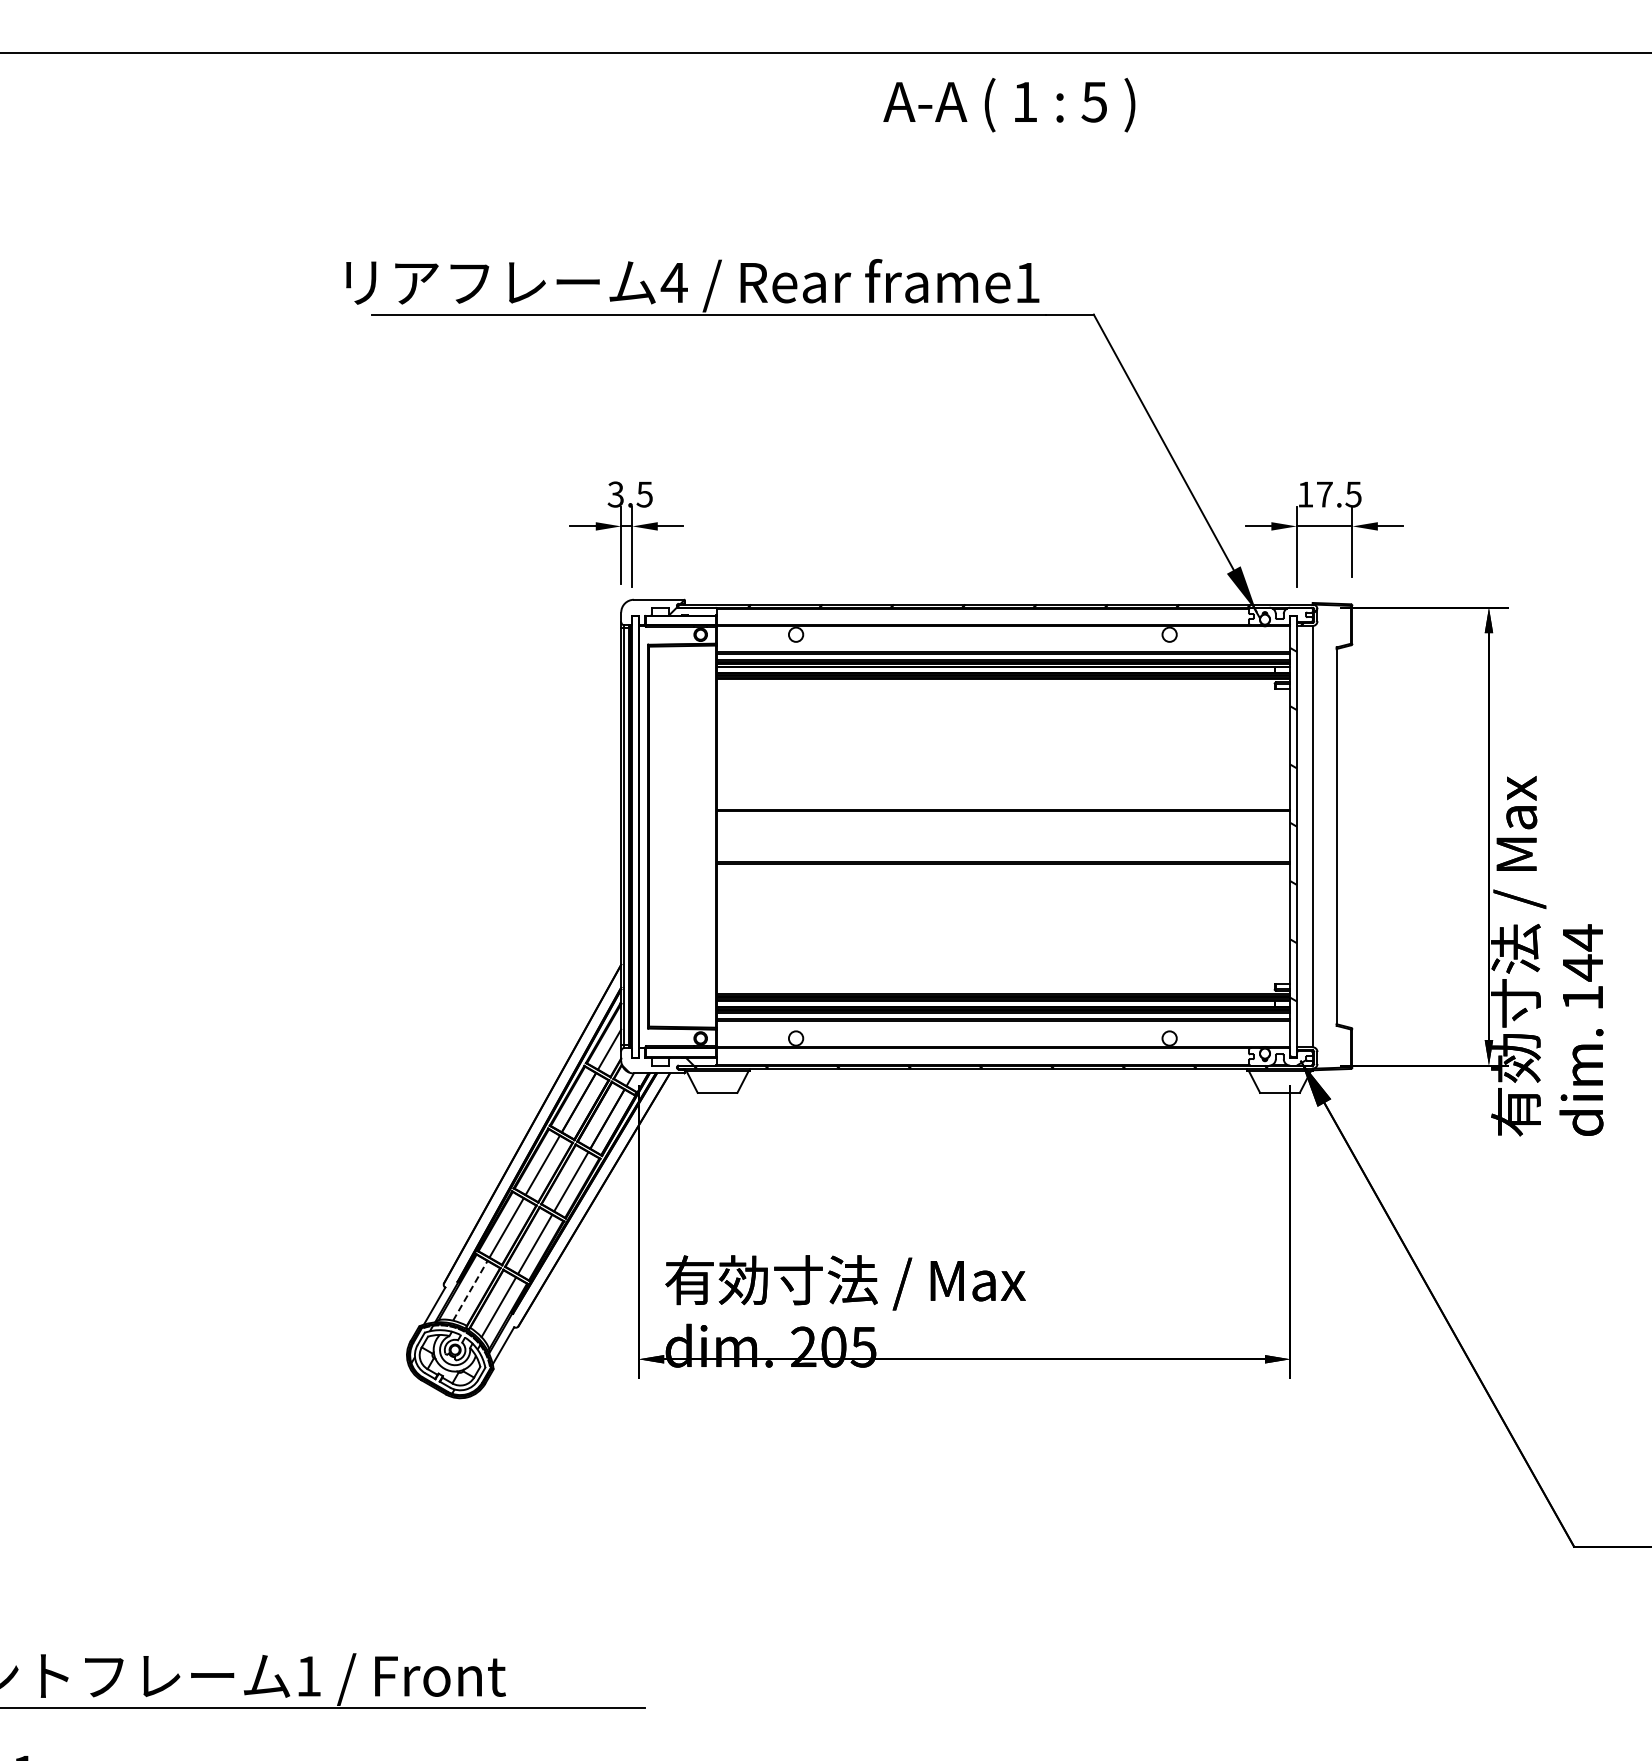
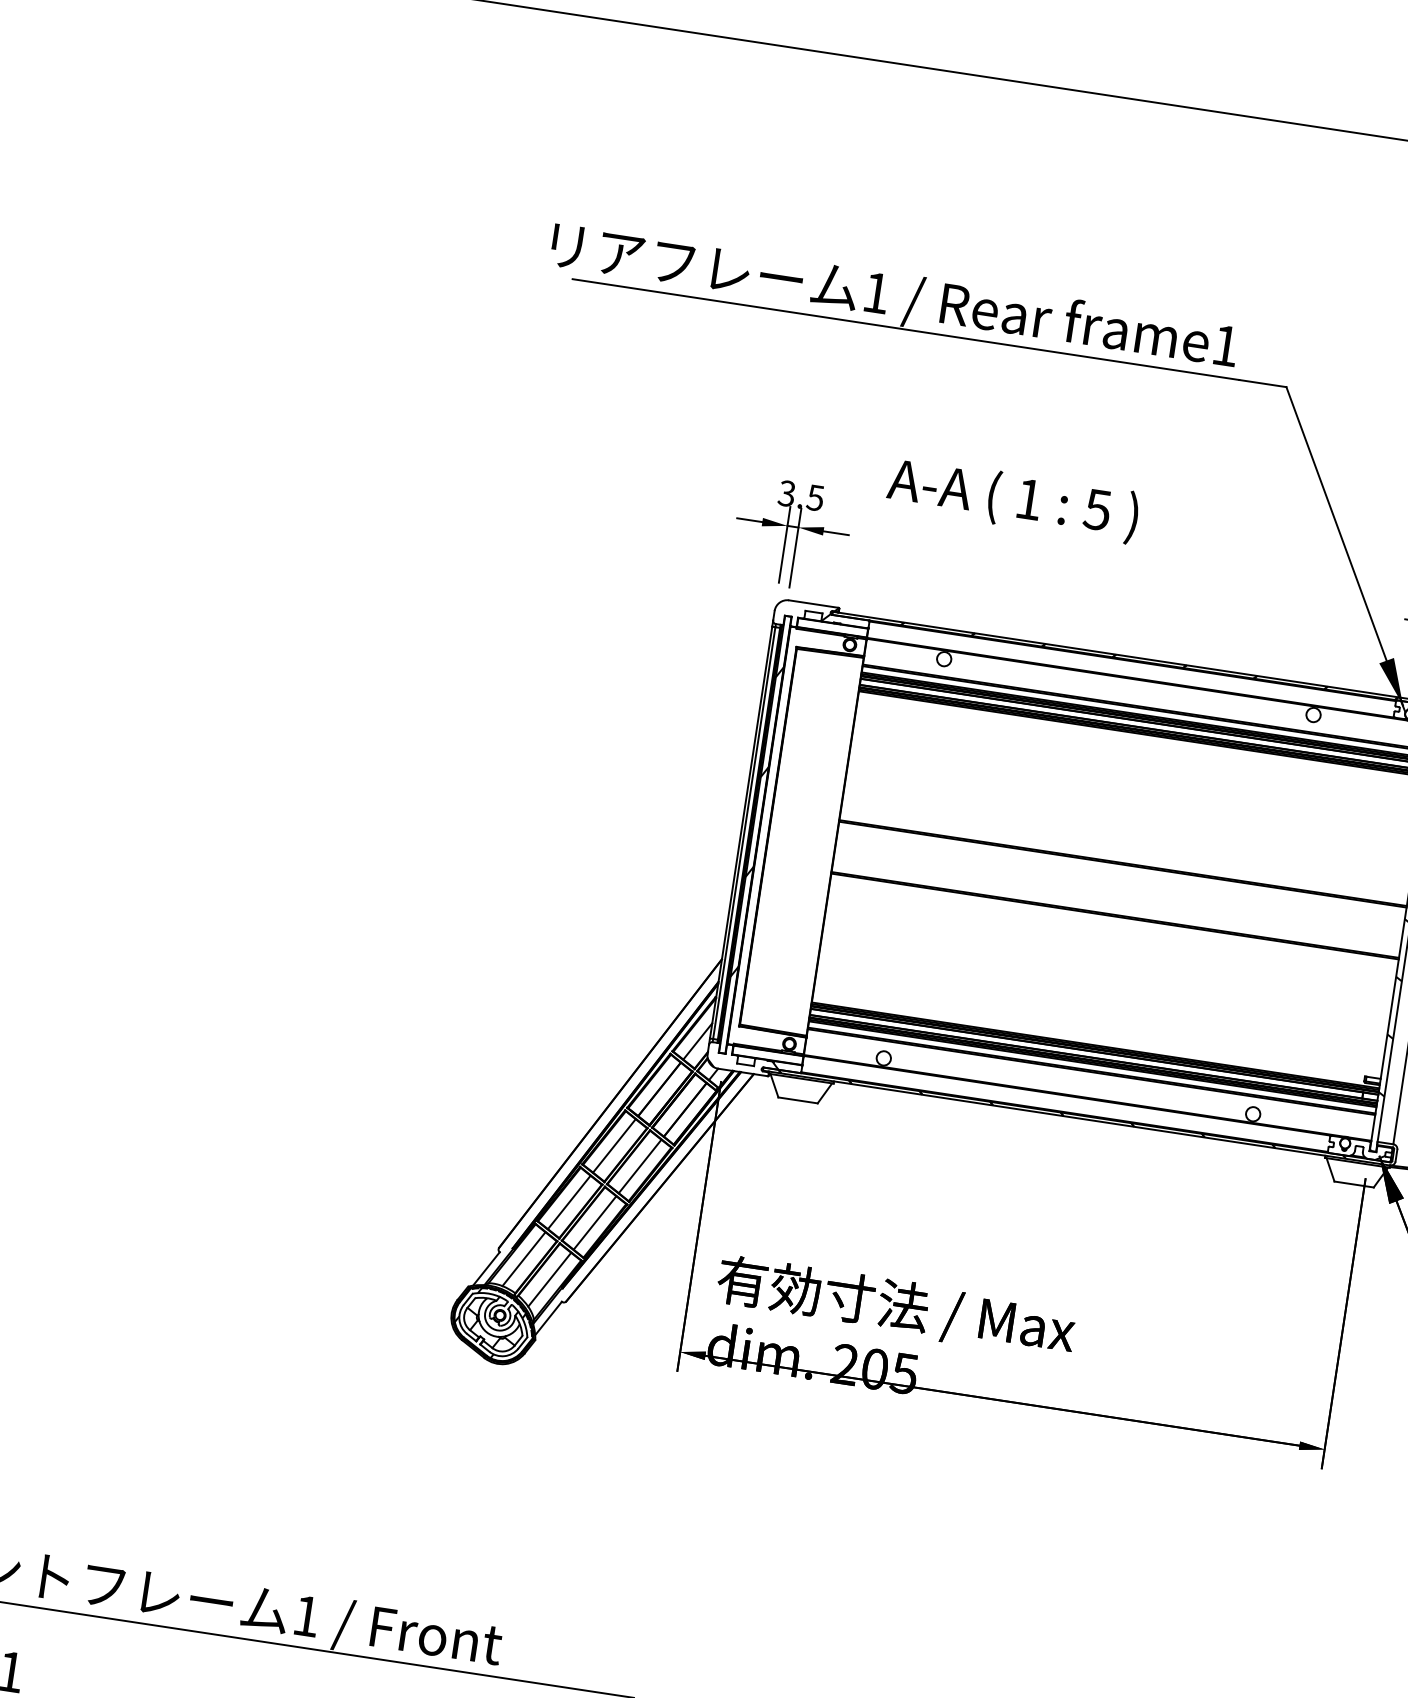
text: (1009, 105) -> (1013, 500), moved
text: (673, 282) -> (875, 292), 4 -> 1
hatch: (635, 823) -> (757, 821), added
line: (470, 1290) -> (524, 1258), dashed -> solid

